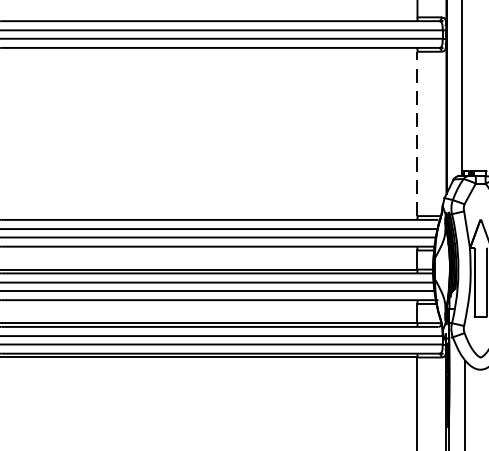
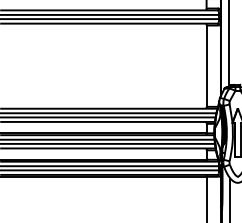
line: (417, 134) -> (206, 66), dashed -> solid

